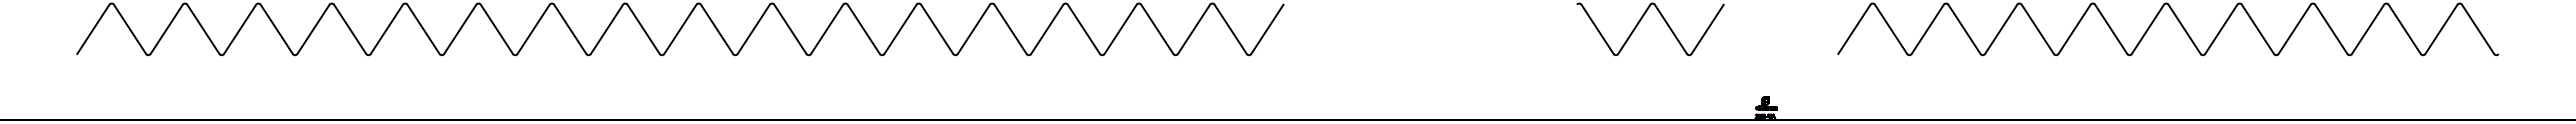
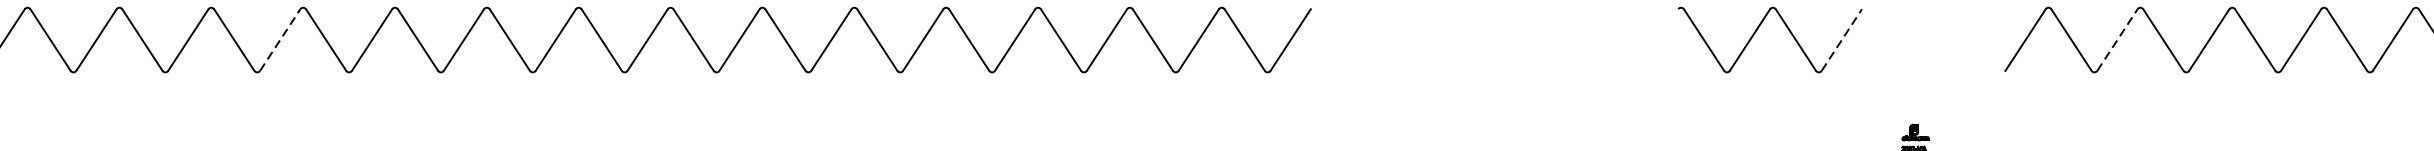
line: (460, 28) -> (280, 38), solid -> dashed
line: (1707, 28) -> (1841, 38), solid -> dashed
line: (1928, 28) -> (2118, 38), solid -> dashed

